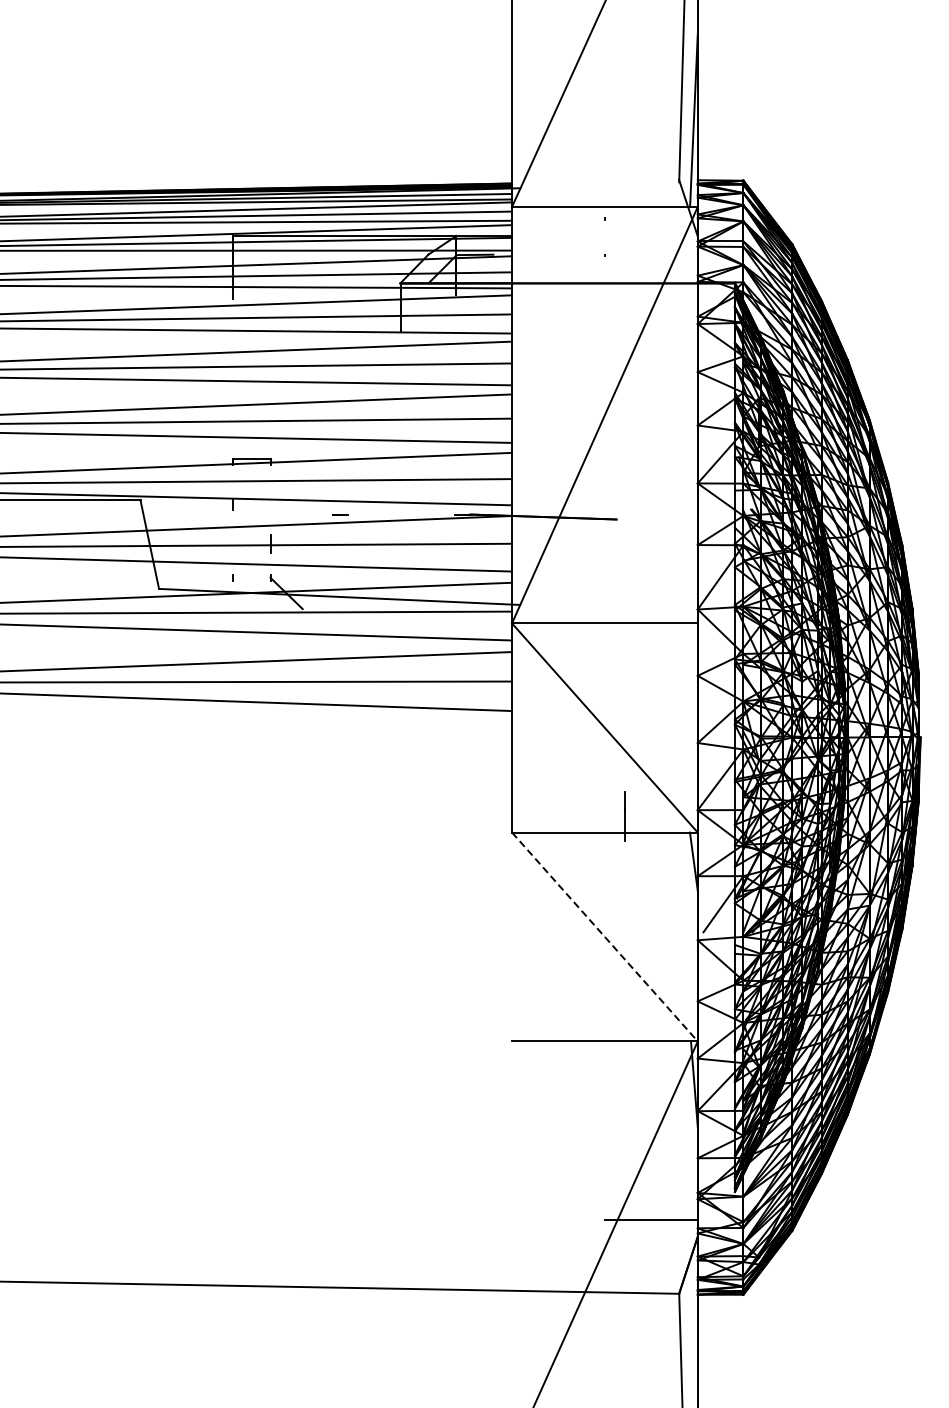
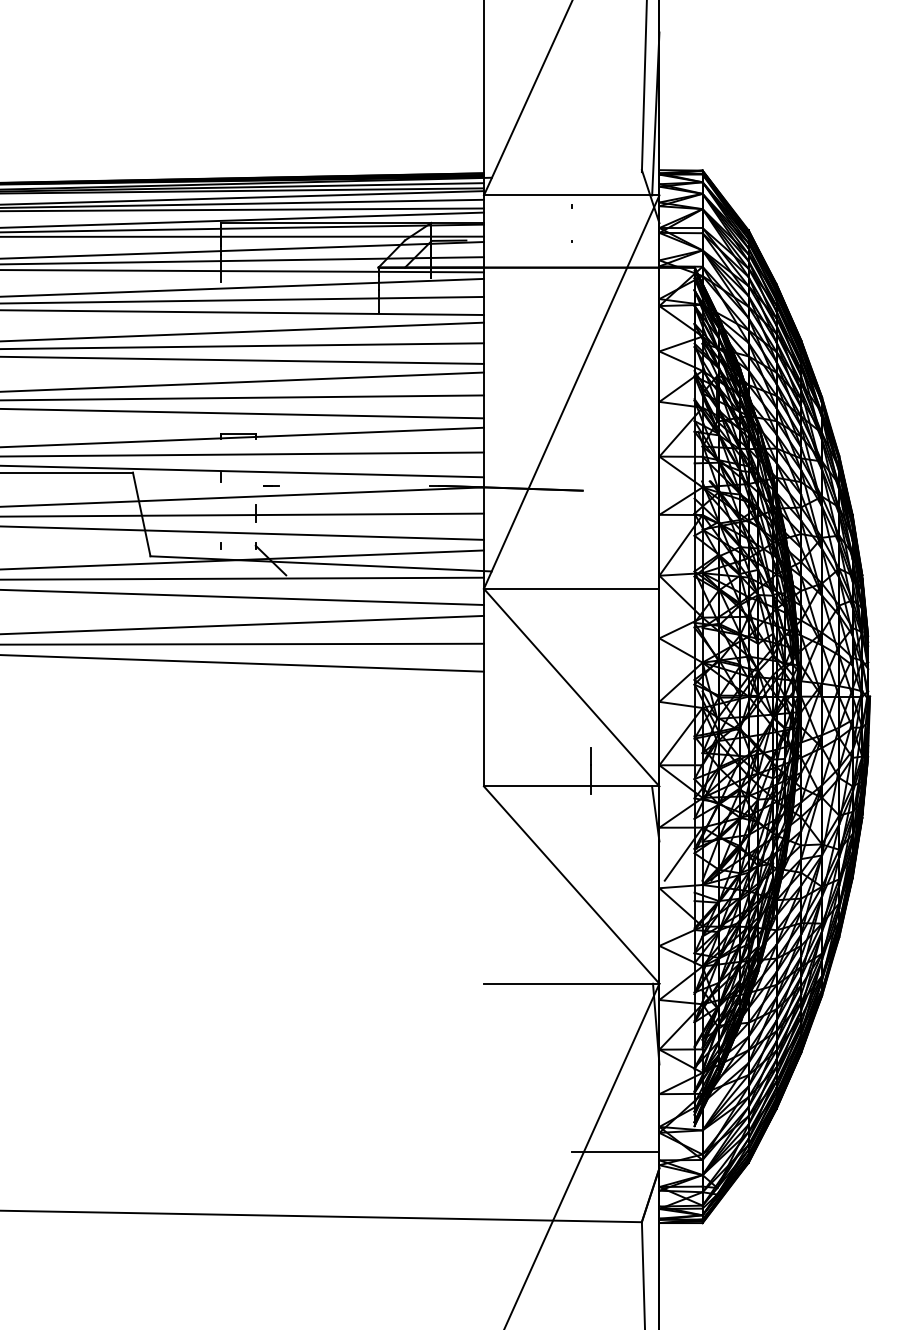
line: (340, 513) -> (271, 485), moved
line: (605, 937) -> (572, 885), dashed -> solid

